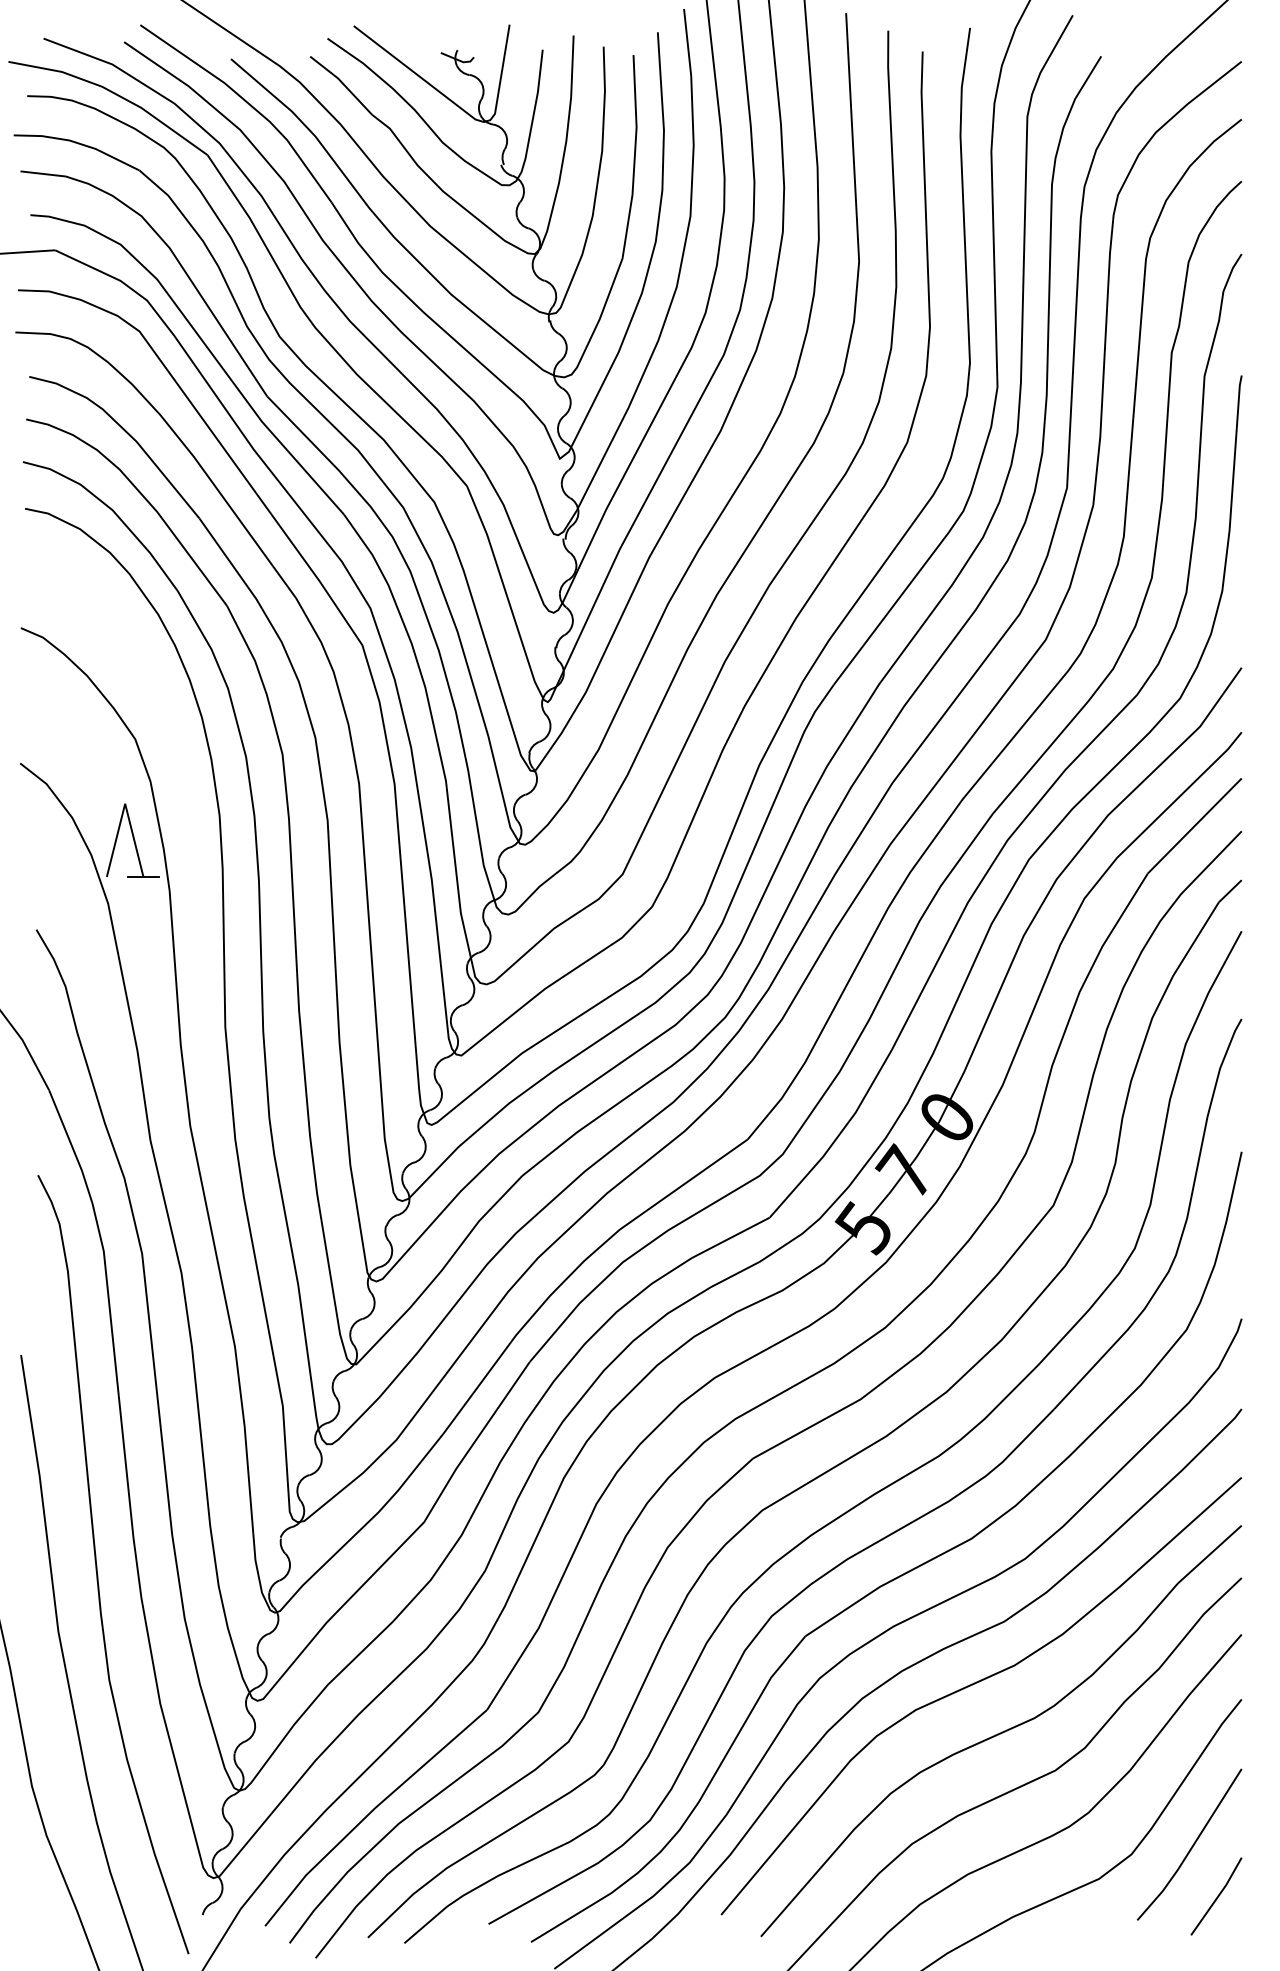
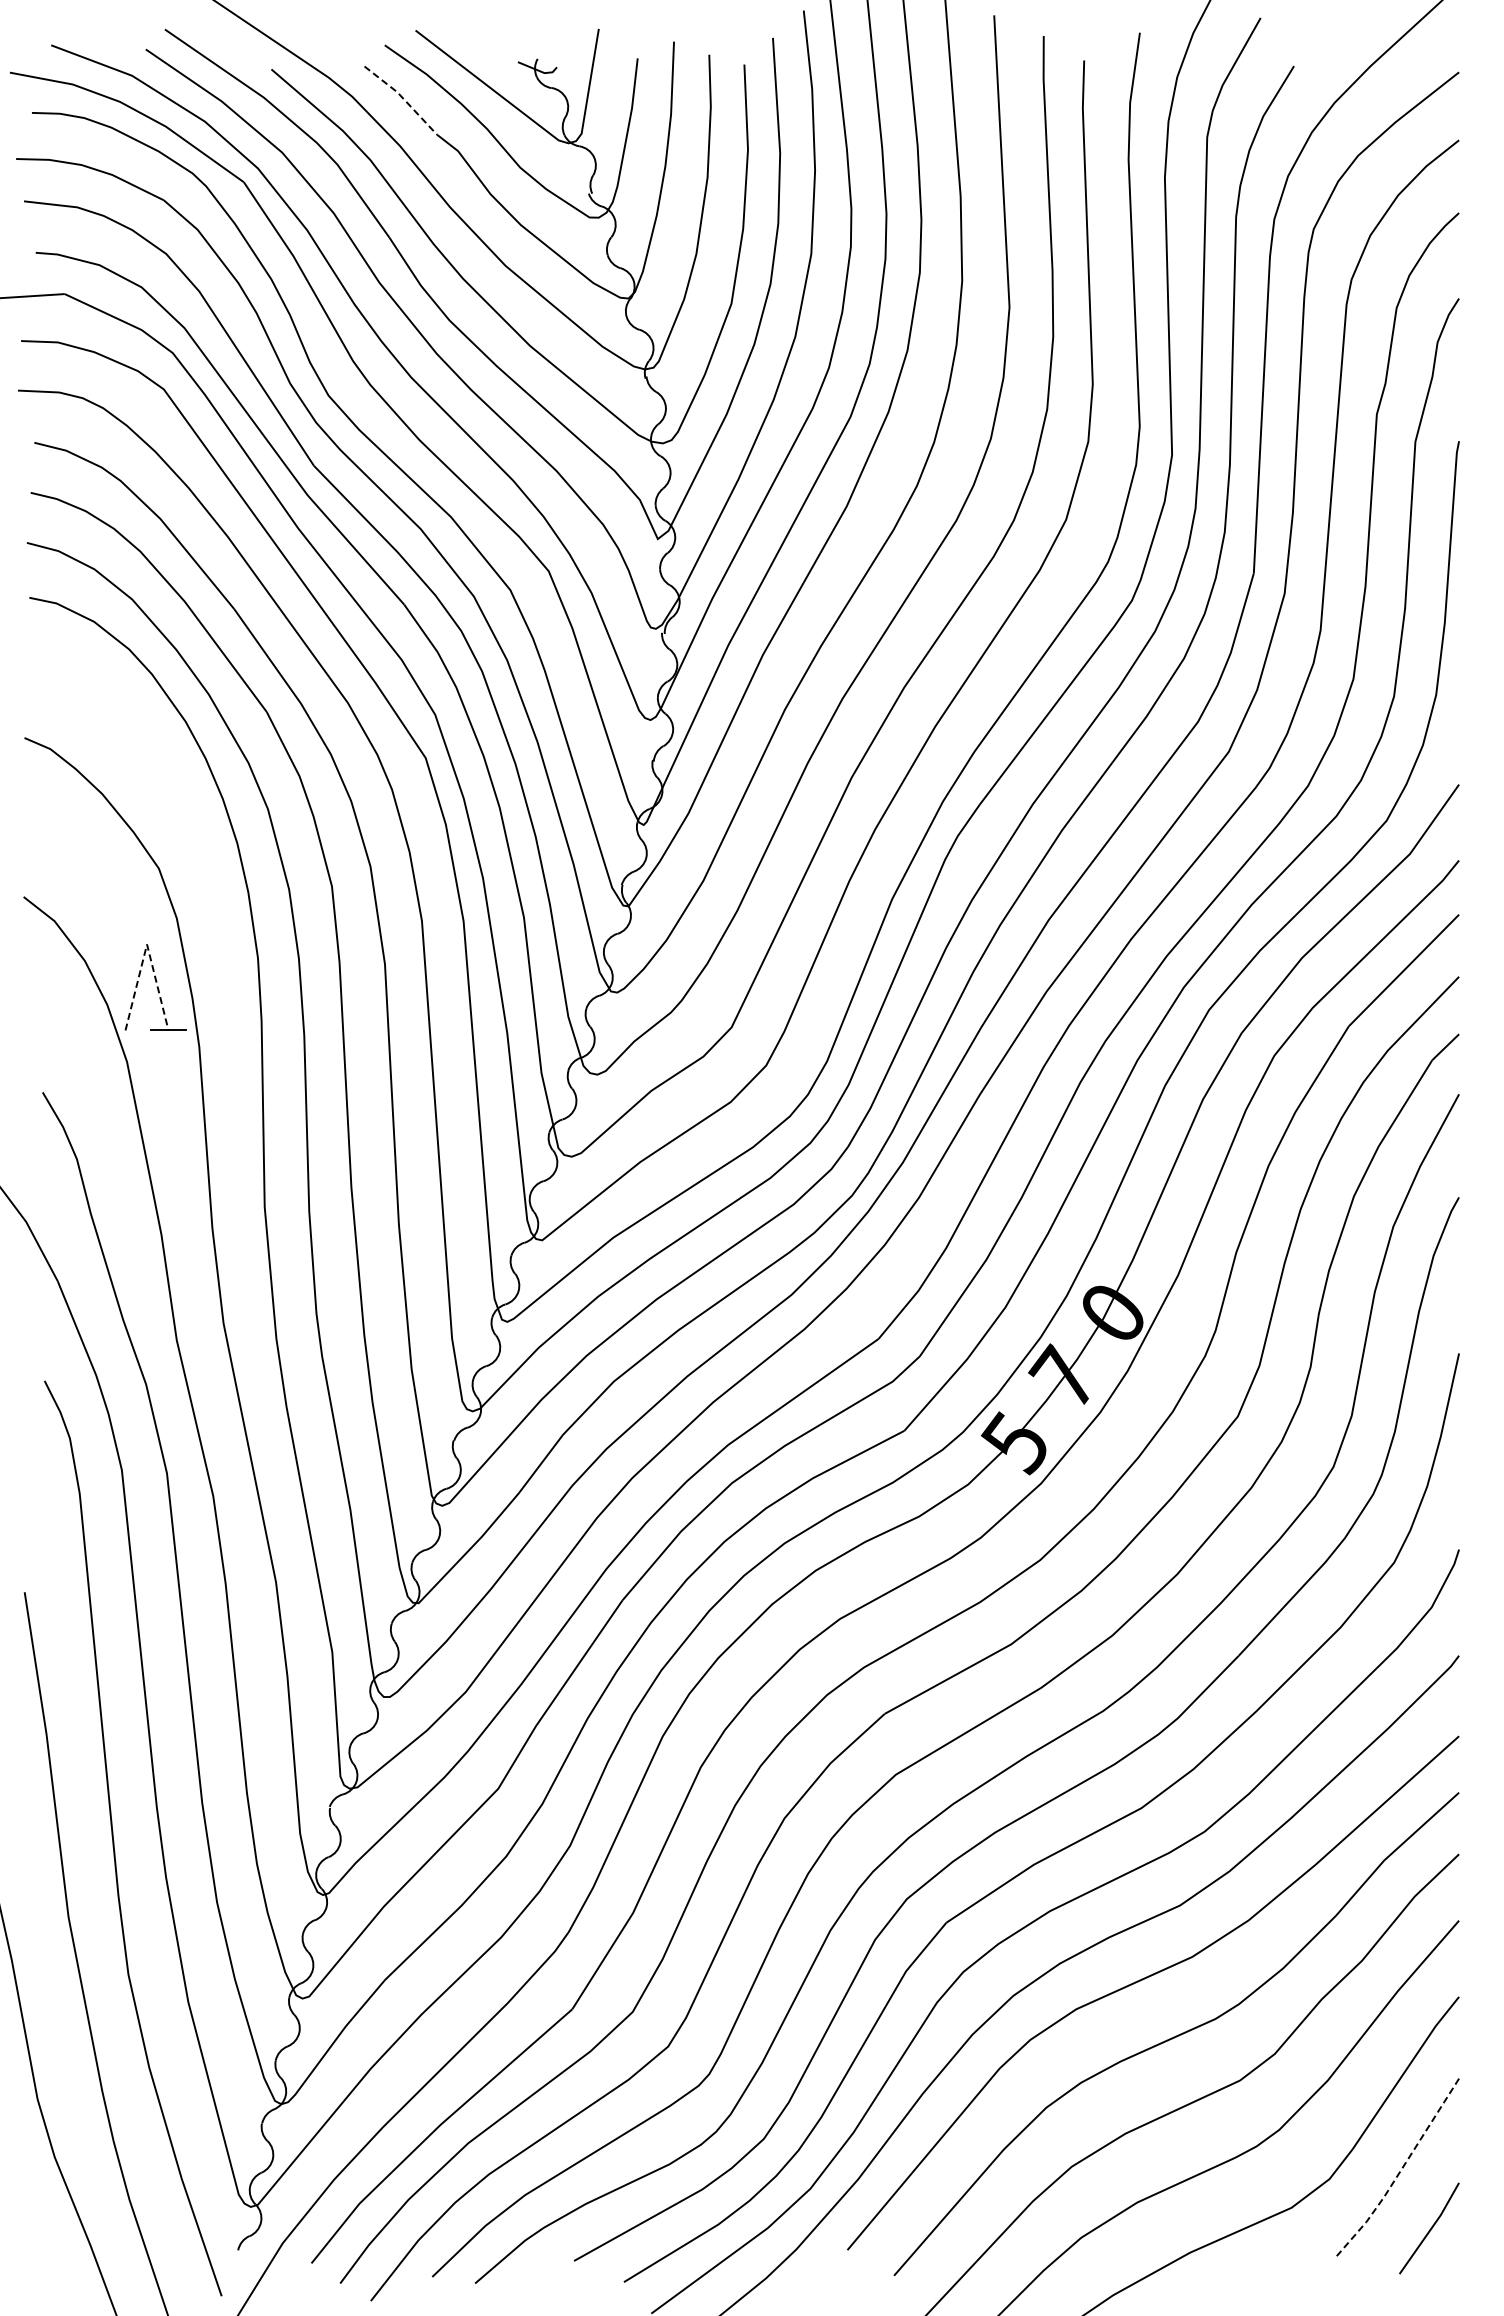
line: (342, 83) -> (402, 97), solid -> dashed
line: (125, 803) -> (147, 944), solid -> dashed
line: (1191, 1847) -> (1400, 2171), solid -> dashed

